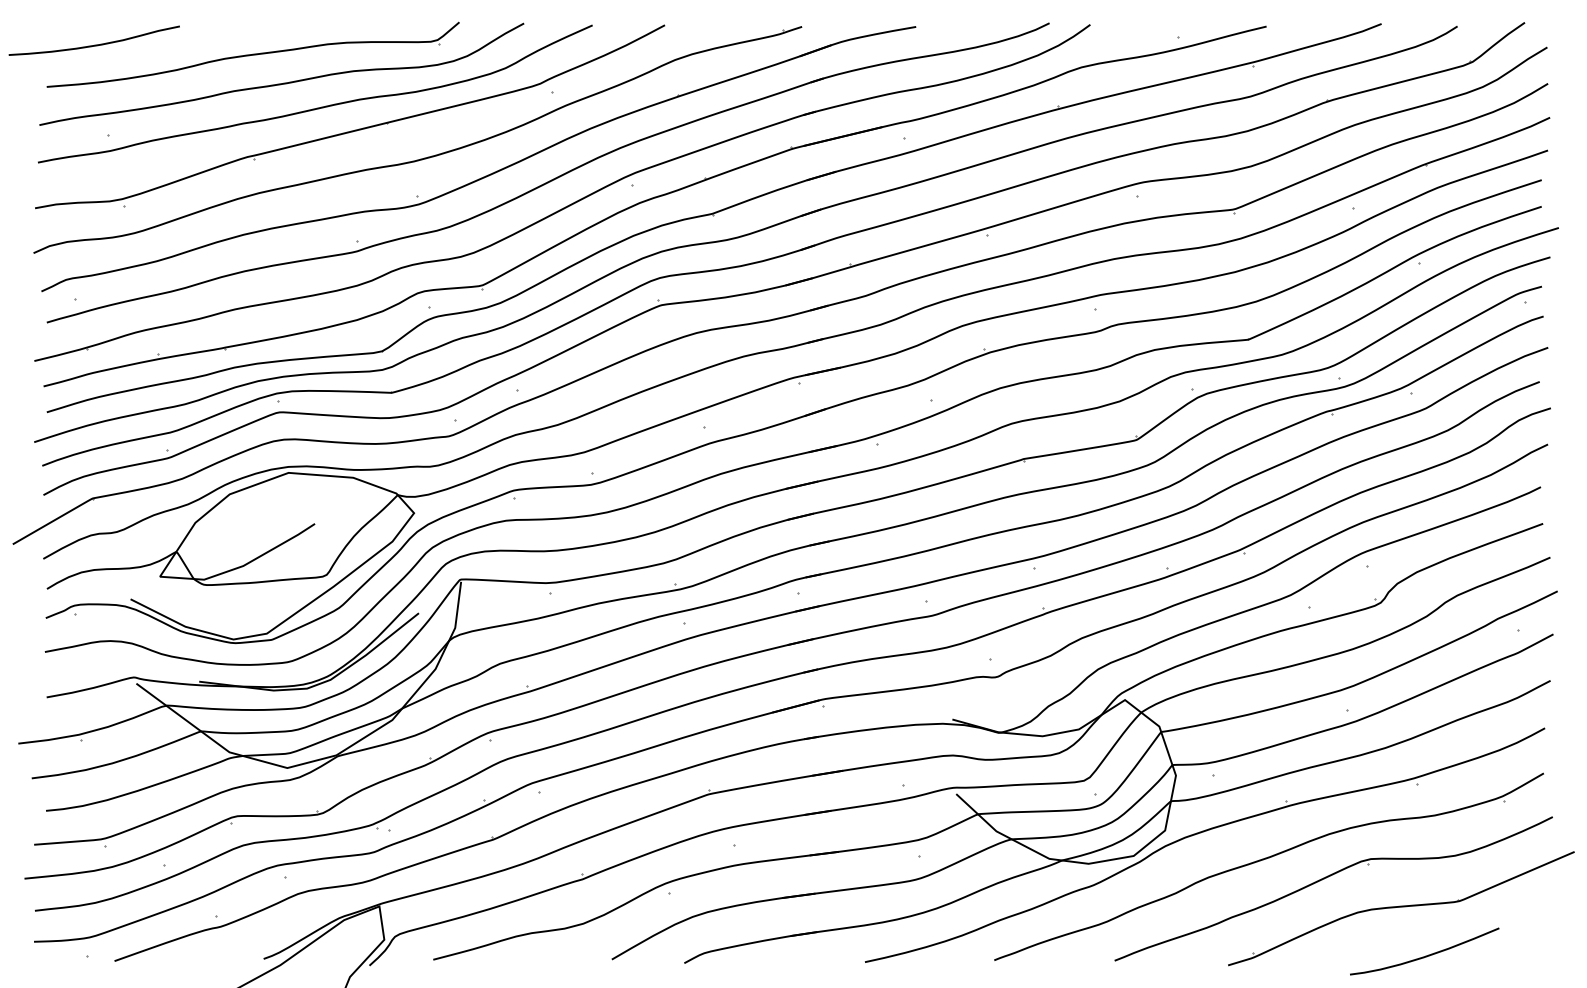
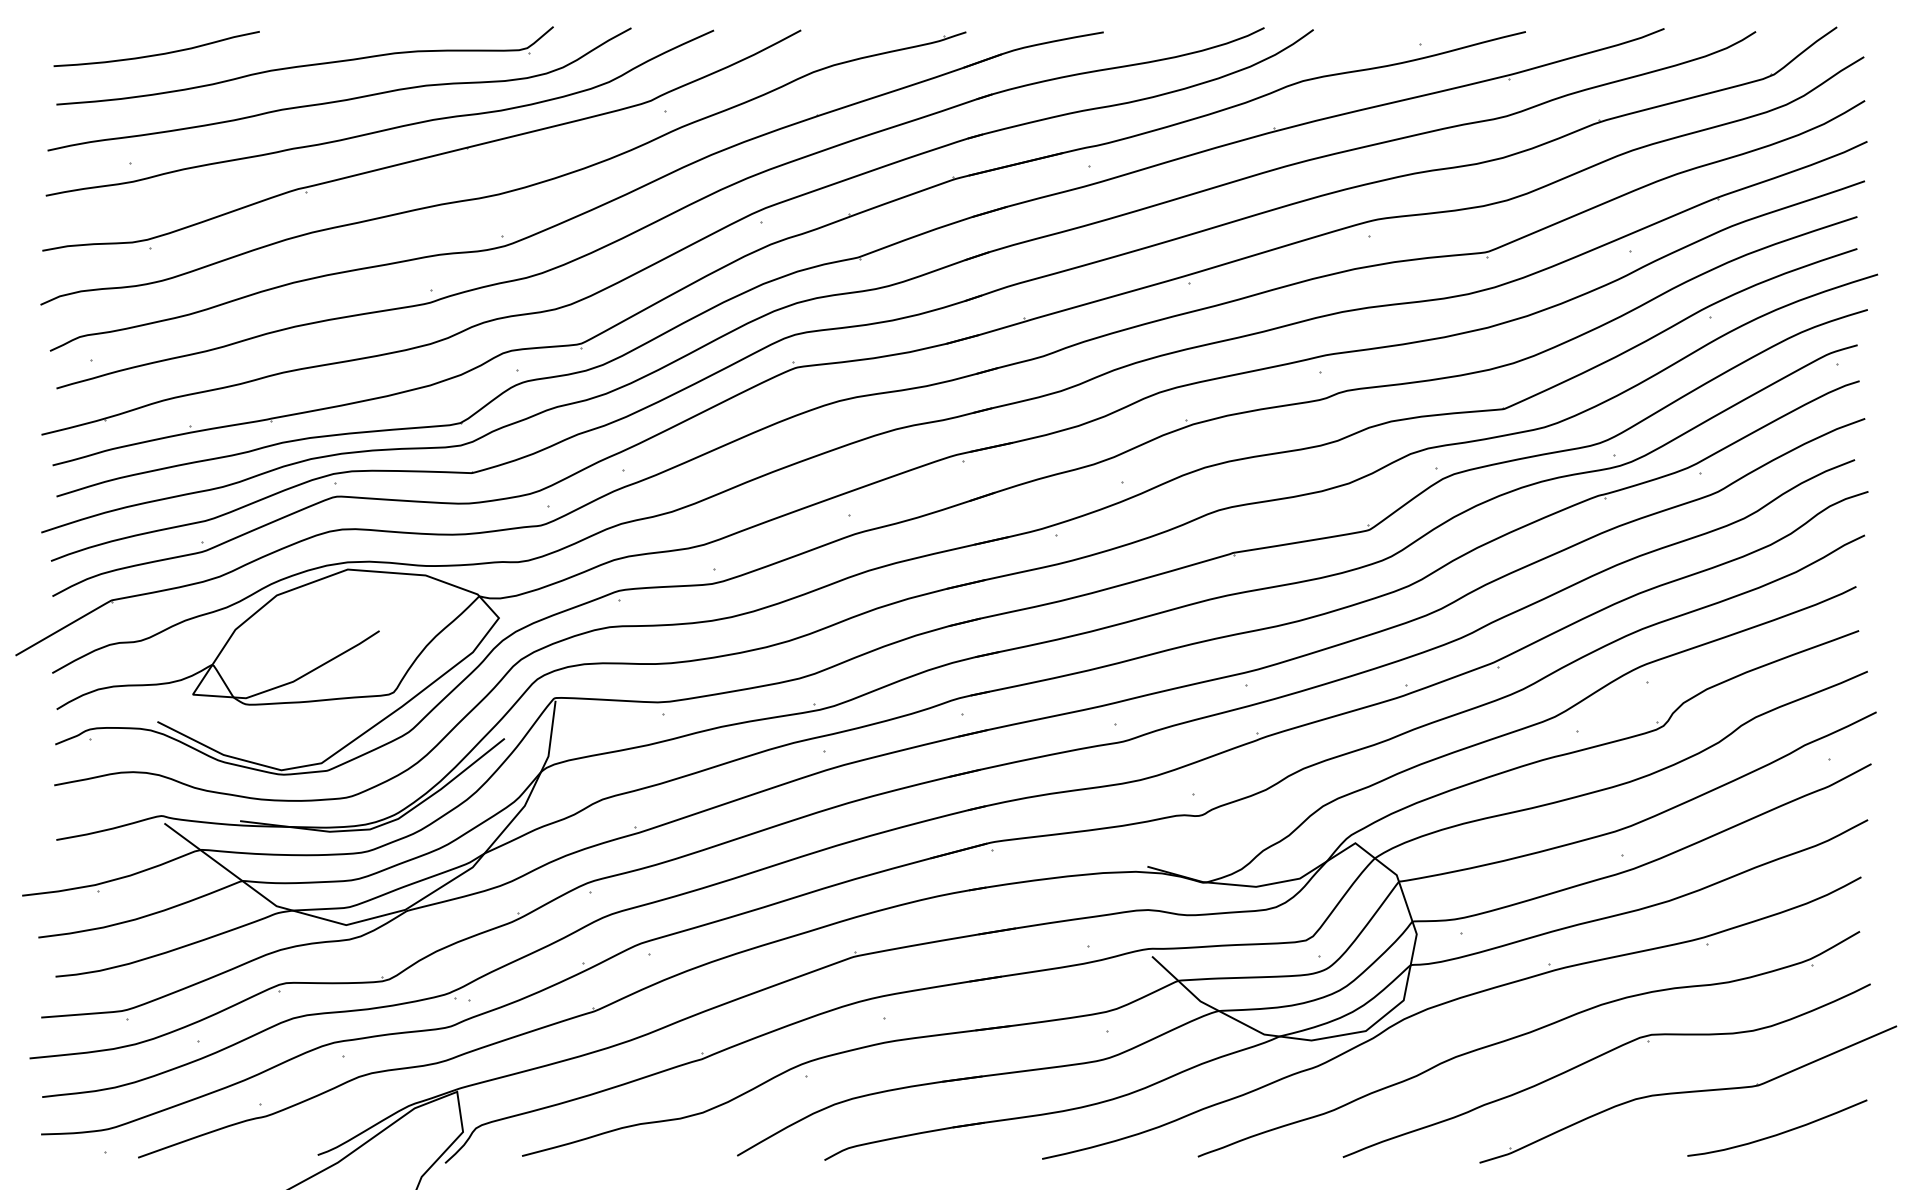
curve: (95, 44) -> (158, 53), moved
curve: (1427, 955) -> (1780, 1132), moved

